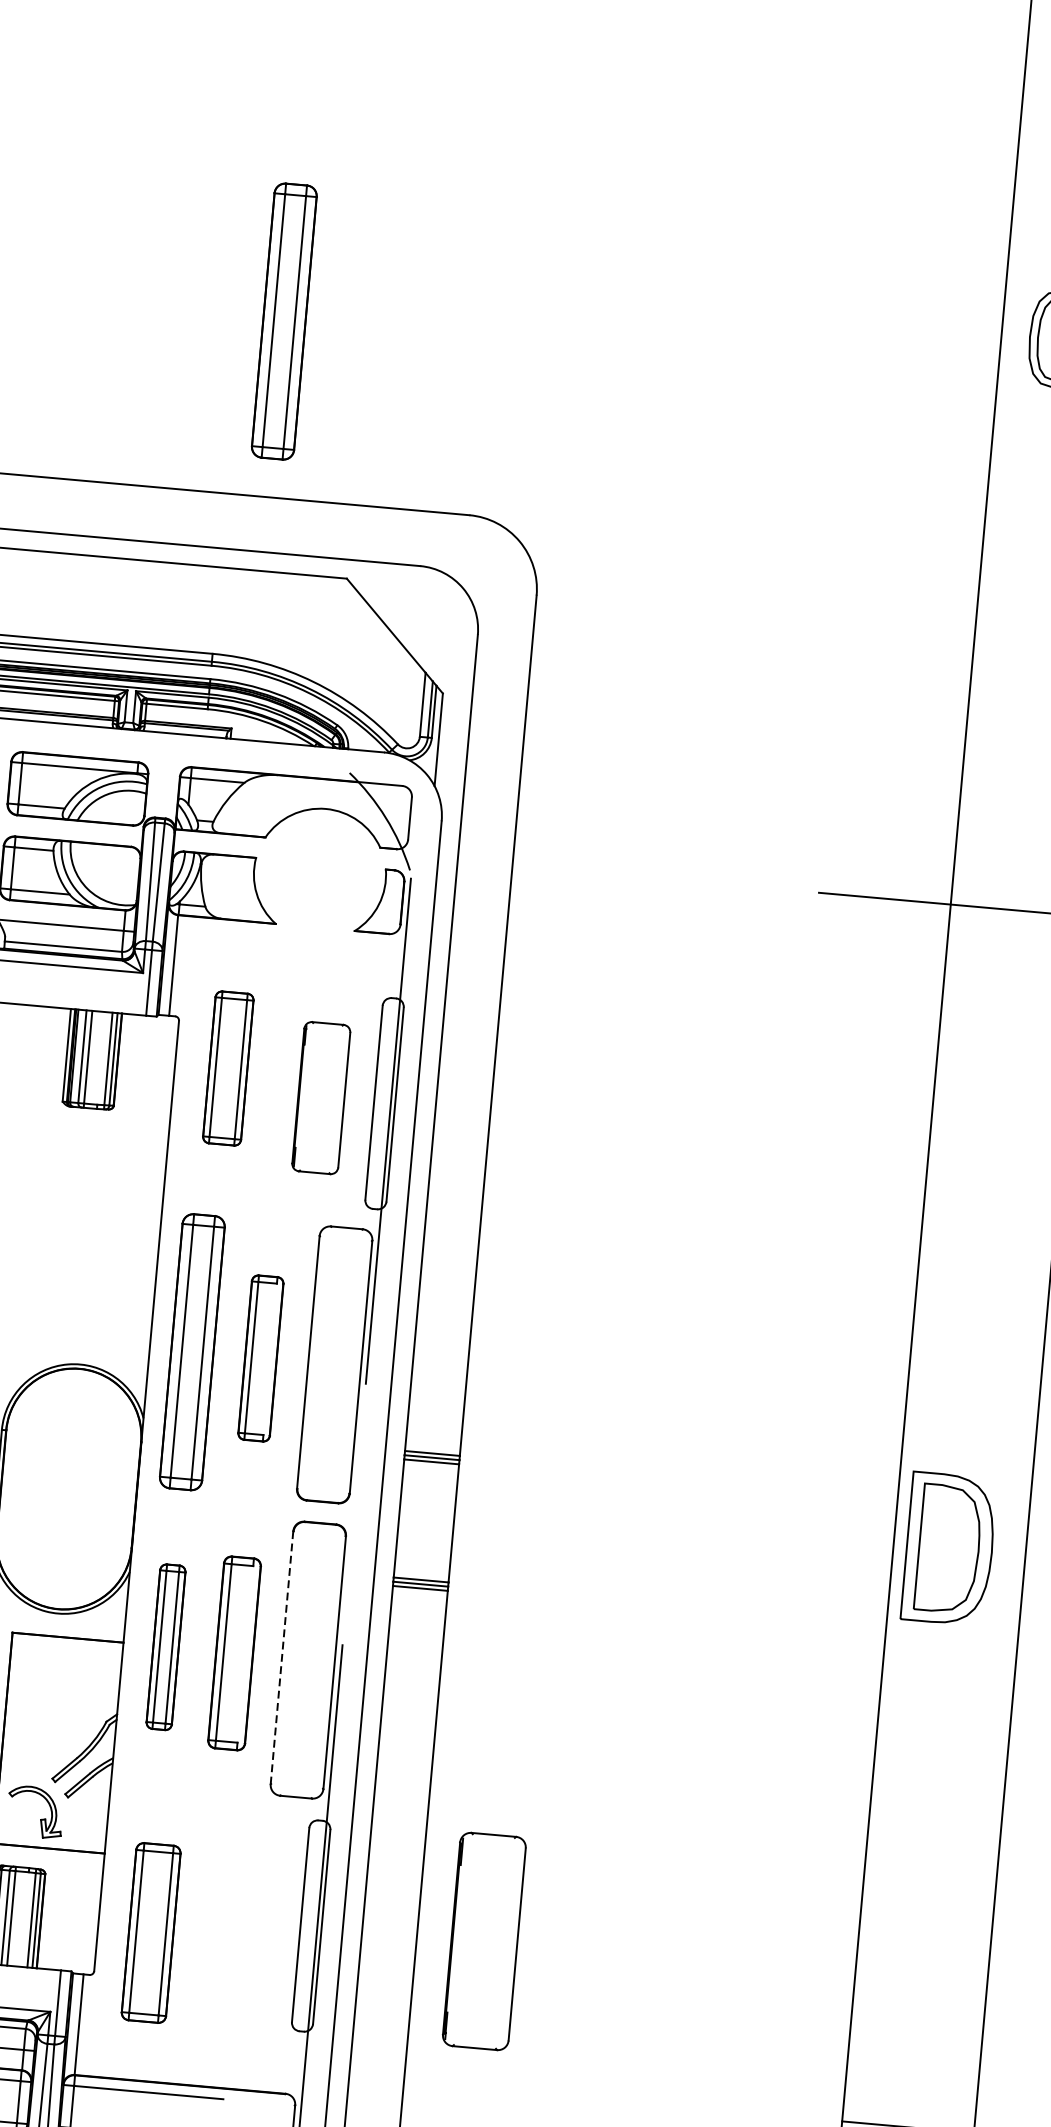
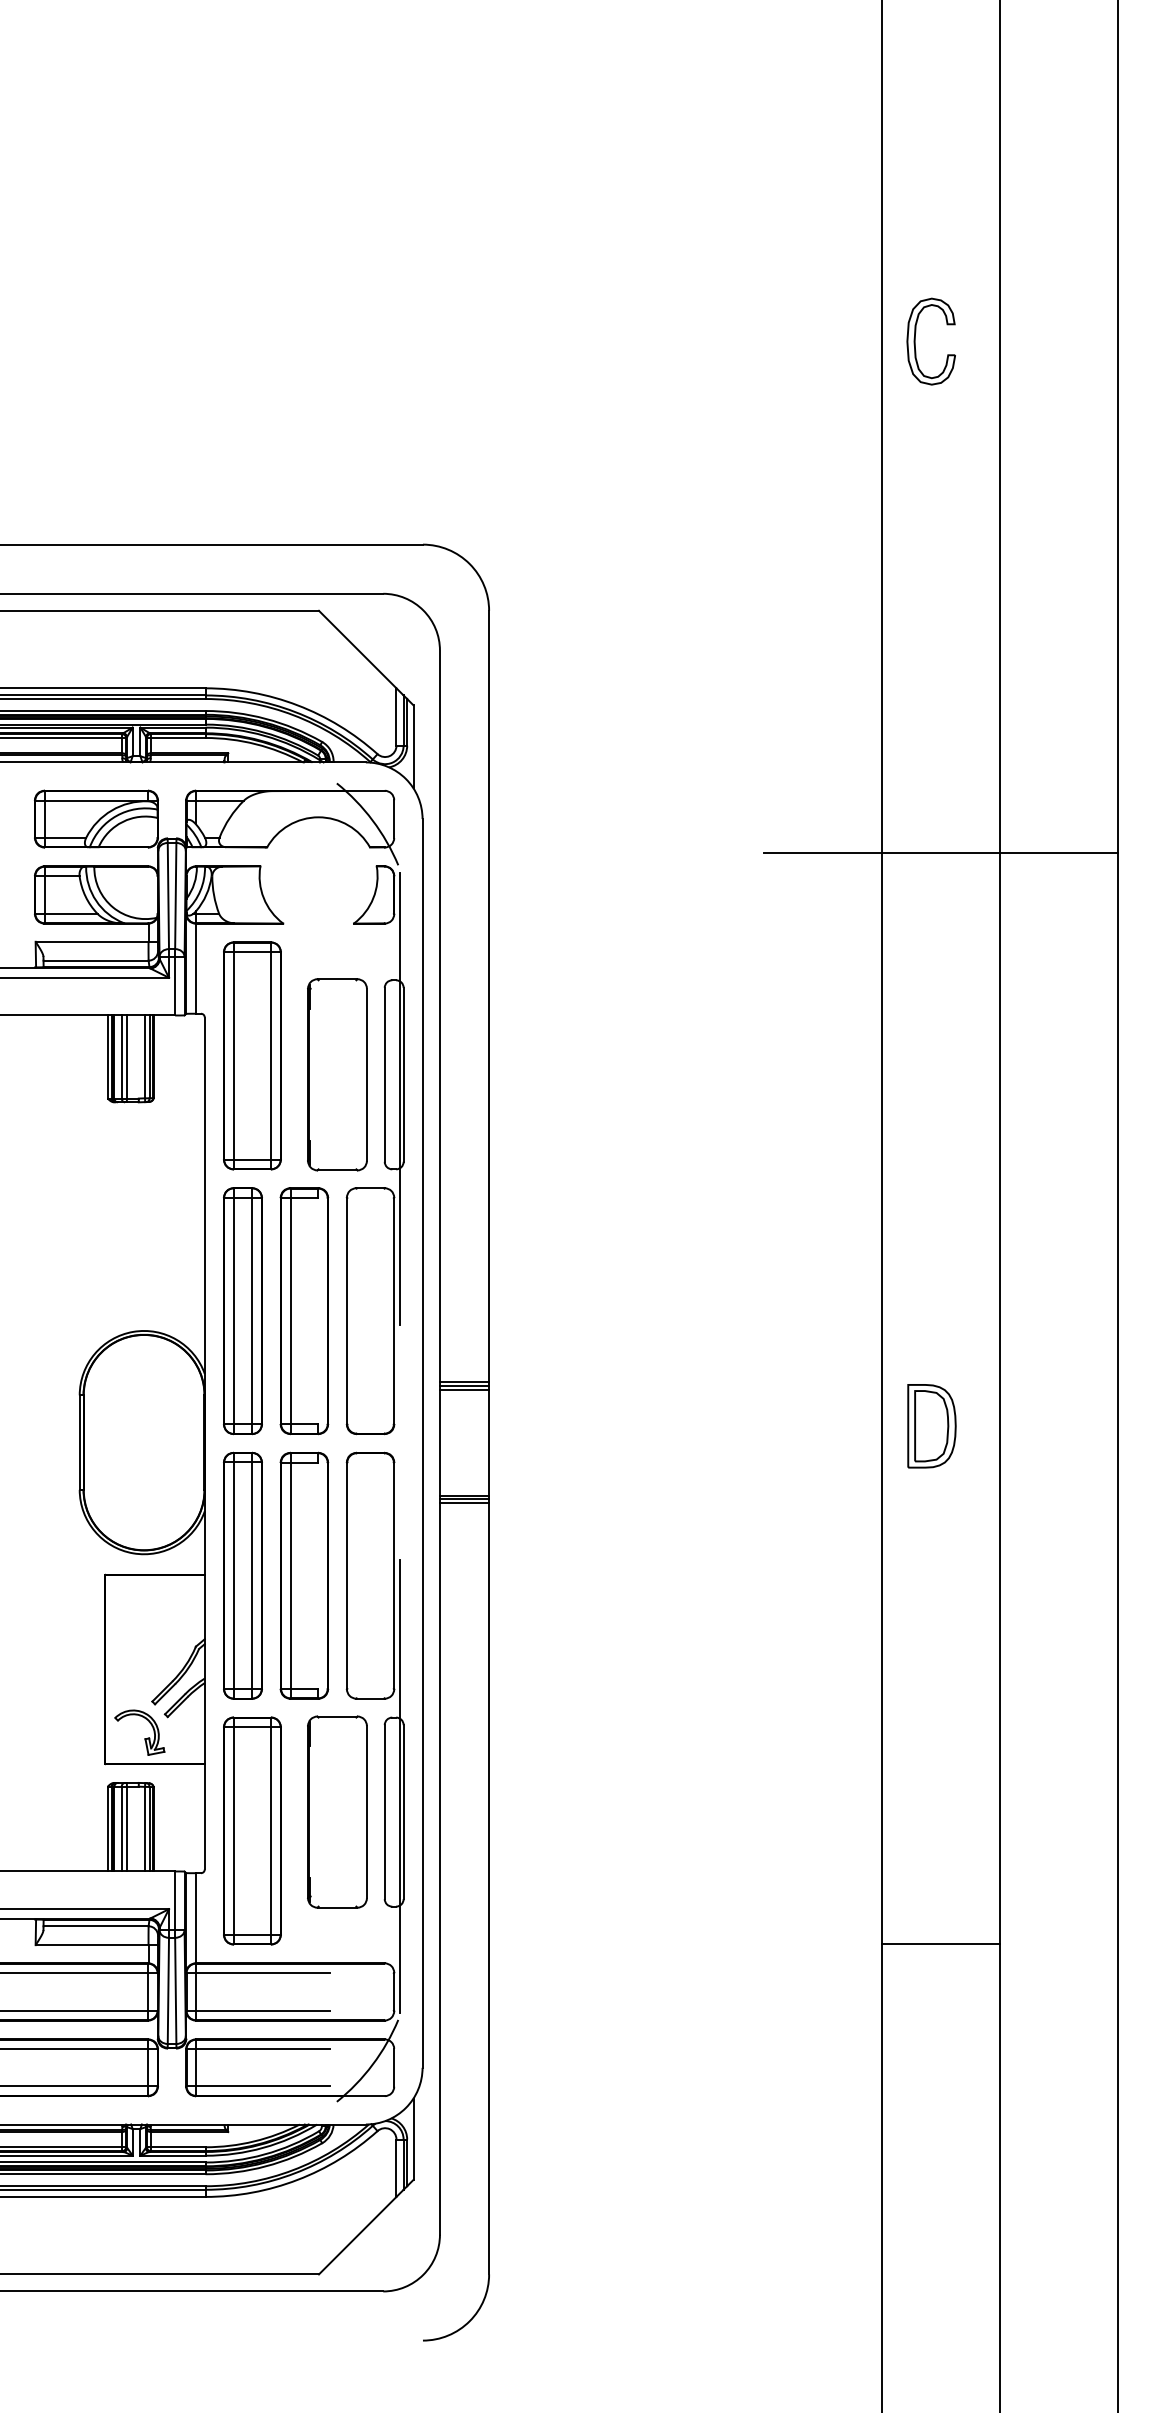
part: (283, 321) -> (242, 387), removed
part: (228, 1068) -> (252, 1055), size x1.67
part: (321, 1097) -> (337, 1074), size x1.43
part: (260, 1358) -> (304, 1311), size x1.67
part: (948, 1549) -> (931, 1426), size x0.62
part: (165, 1647) -> (242, 1575), size x1.67
part: (234, 1653) -> (304, 1575), size x1.43
line: (281, 1658) -> (346, 1576), dashed -> solid
part: (151, 1932) -> (252, 1830), size x1.43
part: (484, 1940) -> (337, 1811), moved

